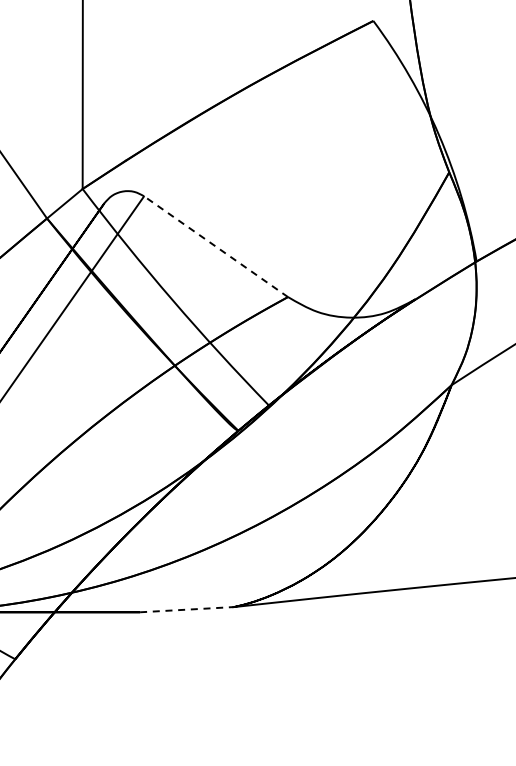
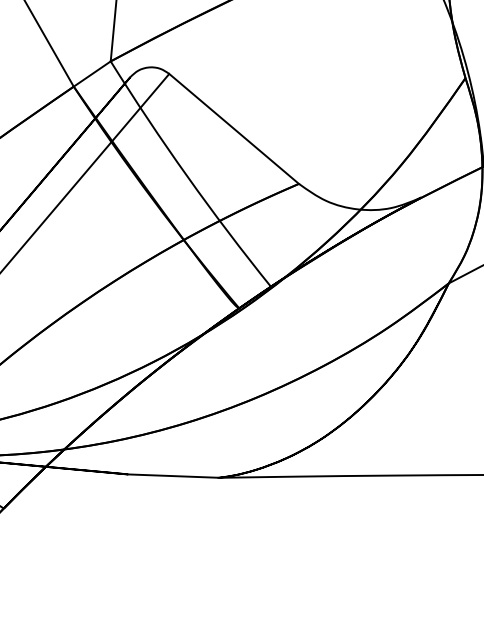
line: (216, 246) -> (234, 128), dashed -> solid
line: (187, 609) -> (174, 475), dashed -> solid

